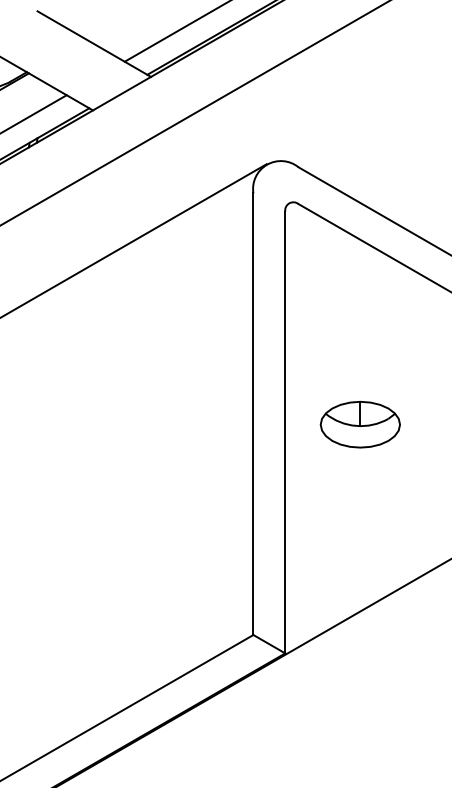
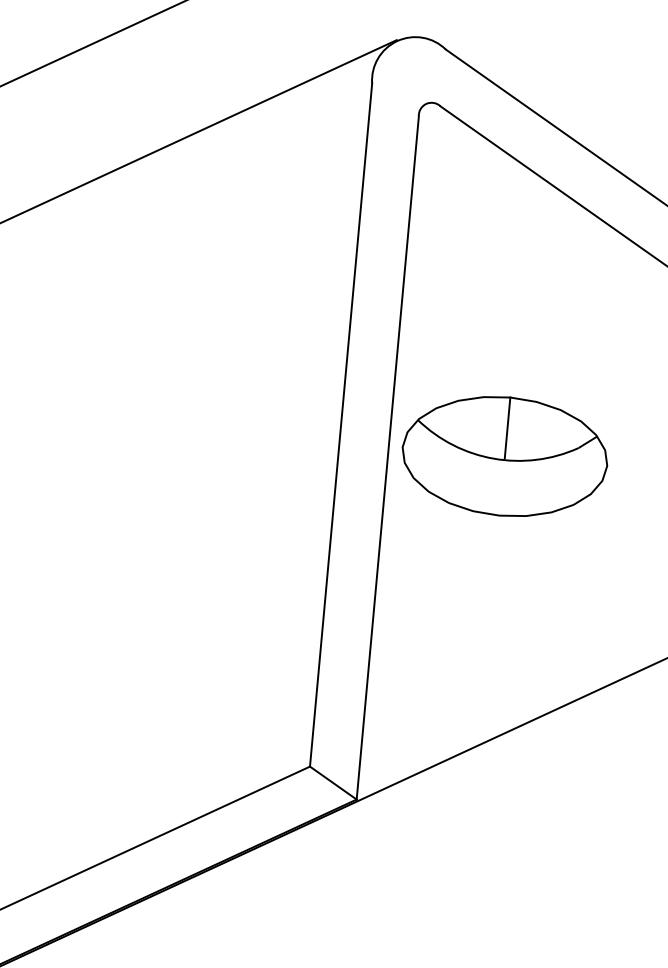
part: (360, 424) -> (505, 456), size x1.67

